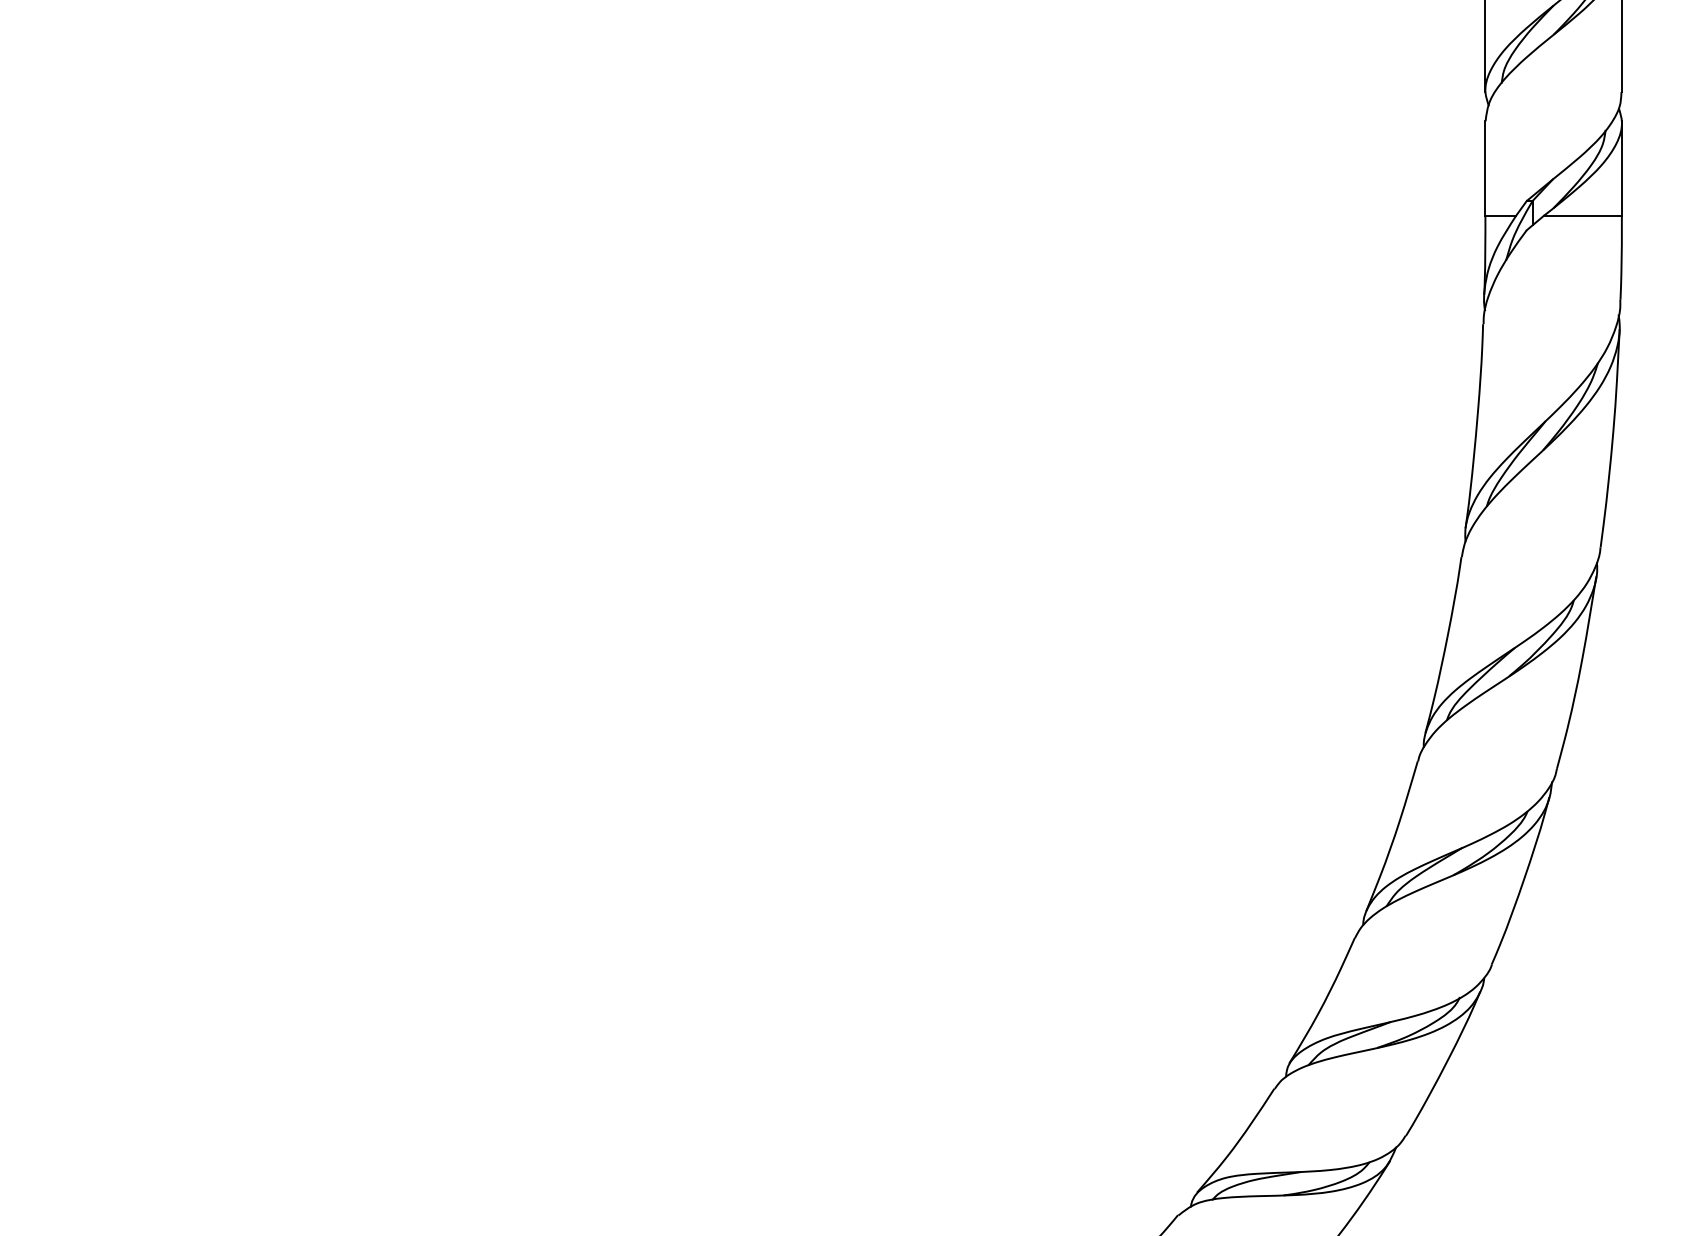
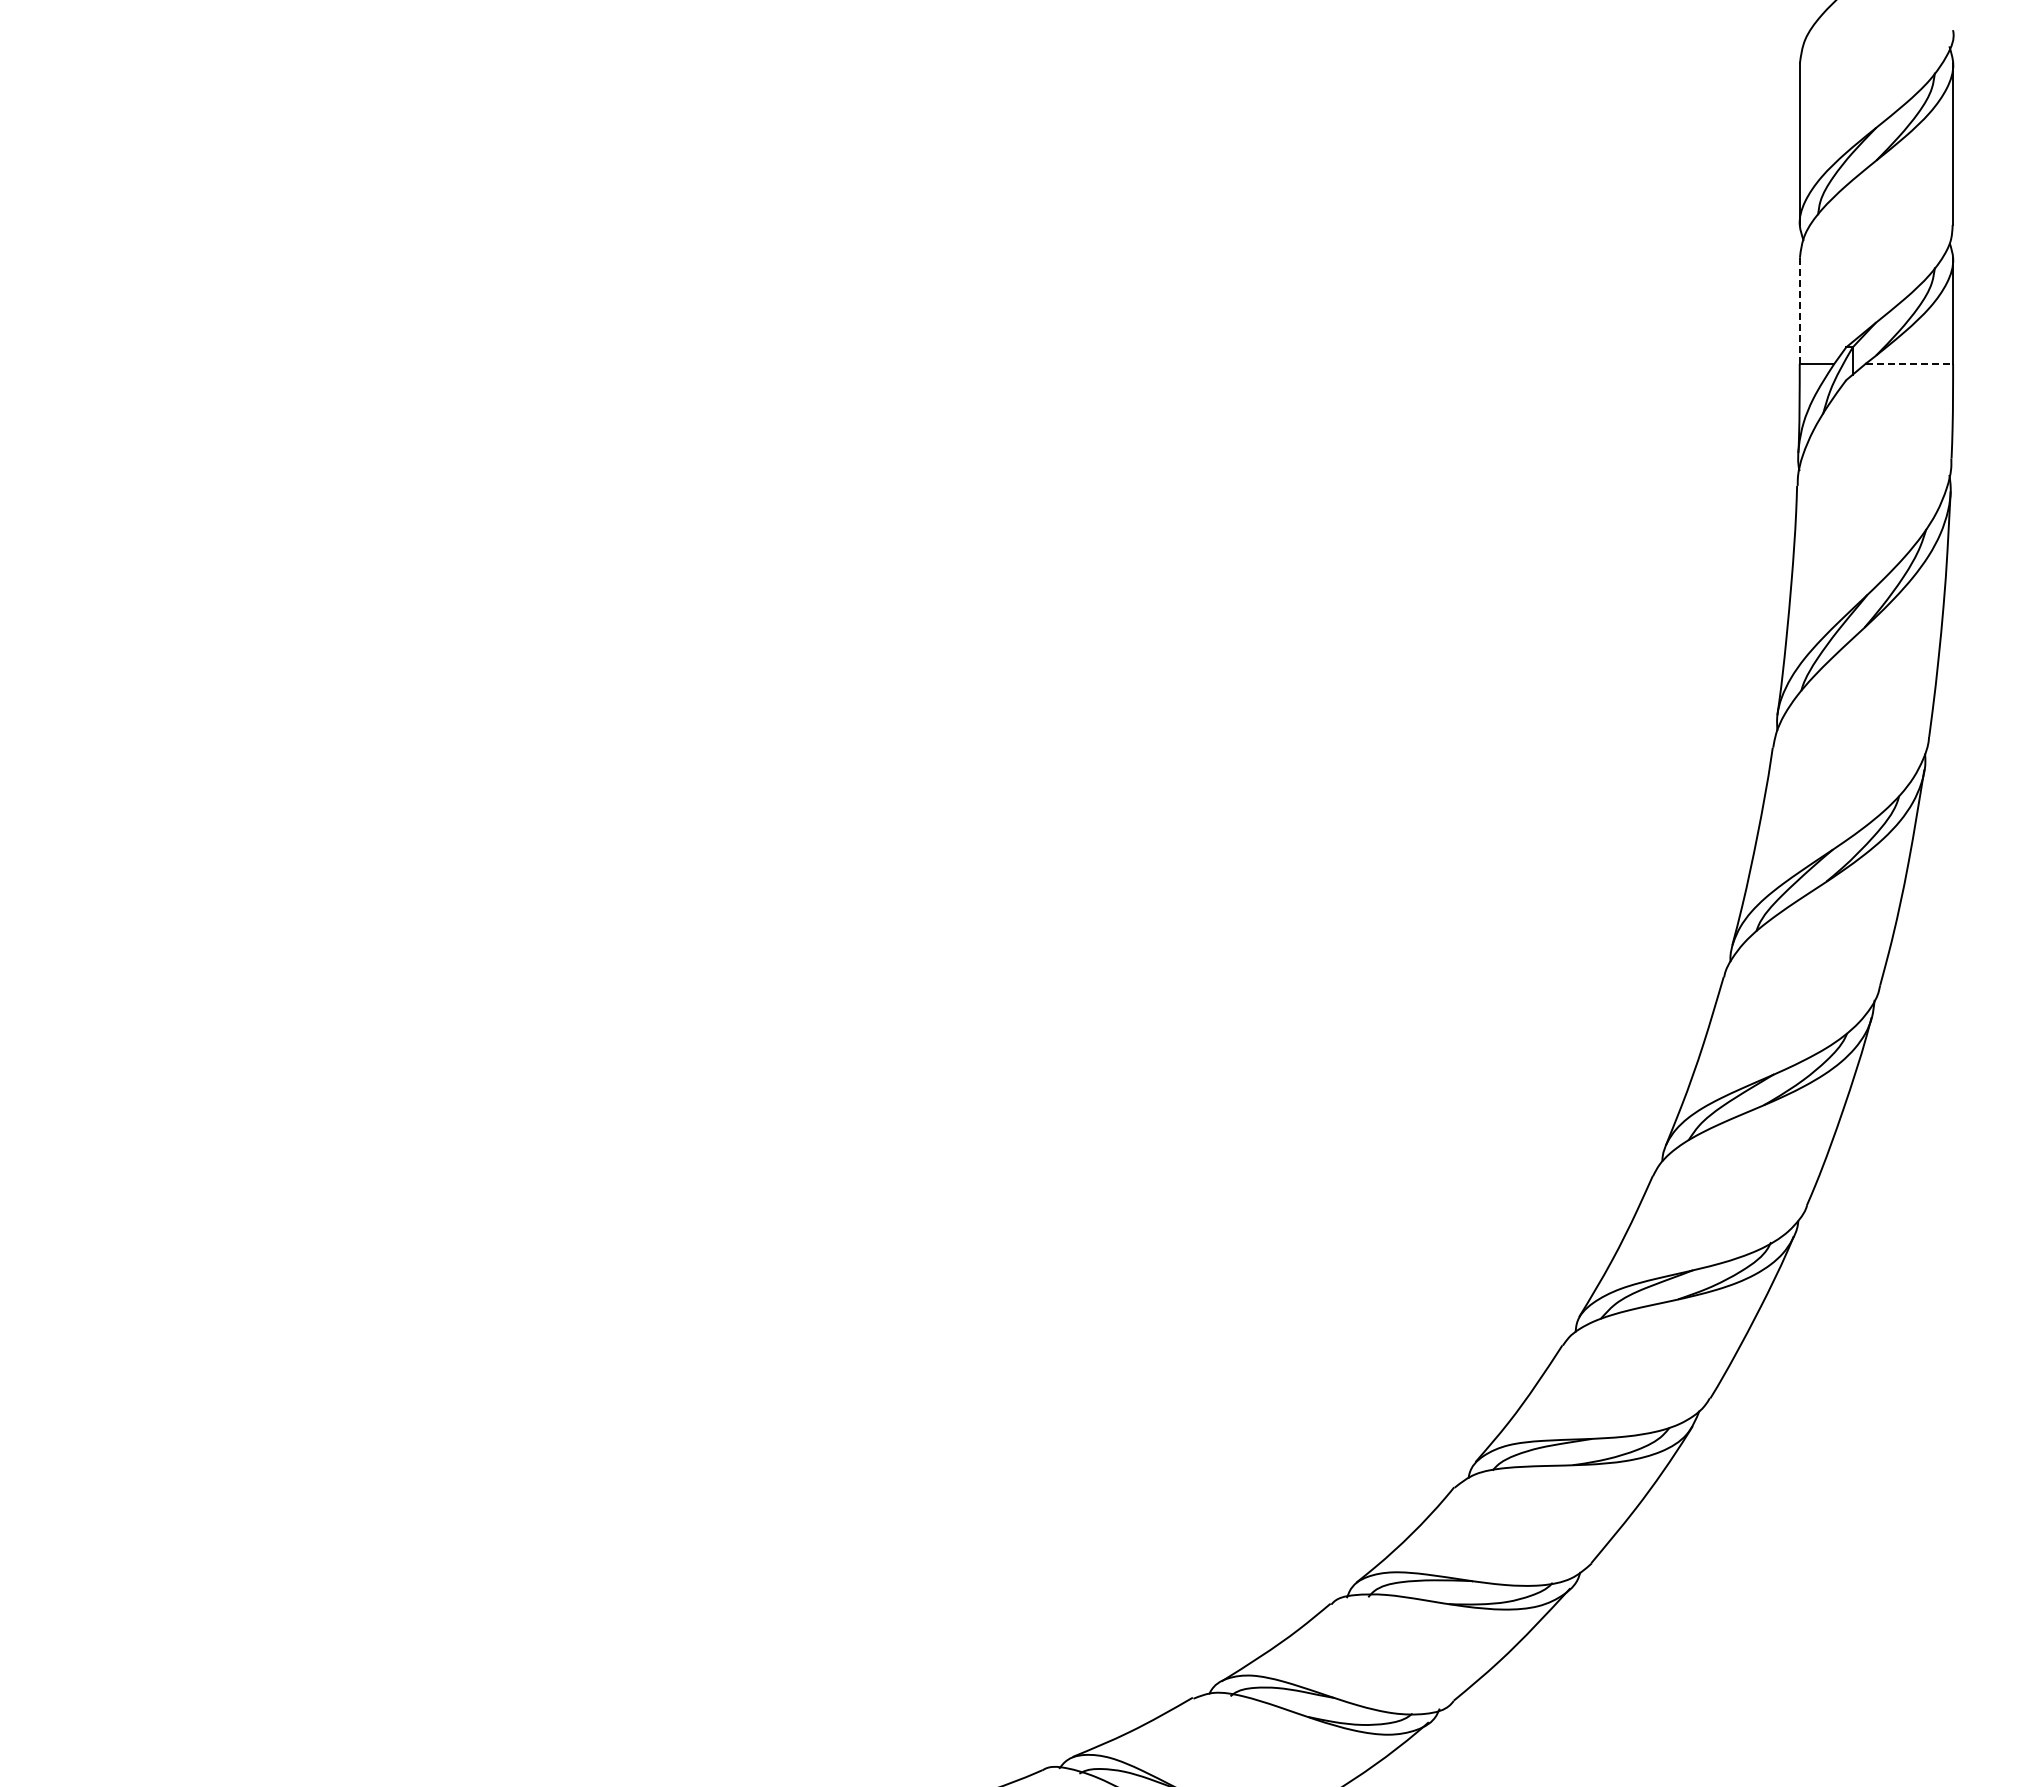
line: (1485, 169) -> (1799, 311), solid -> dashed
line: (1583, 215) -> (1909, 363), solid -> dashed

